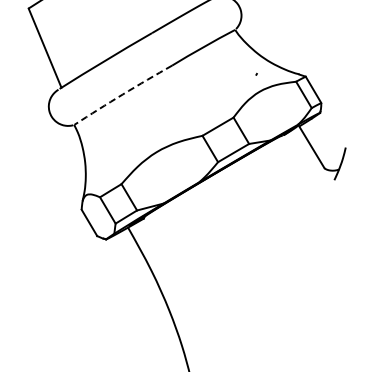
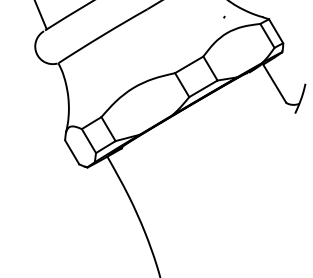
arc: (122, 94) -> (102, 35), dashed -> solid

